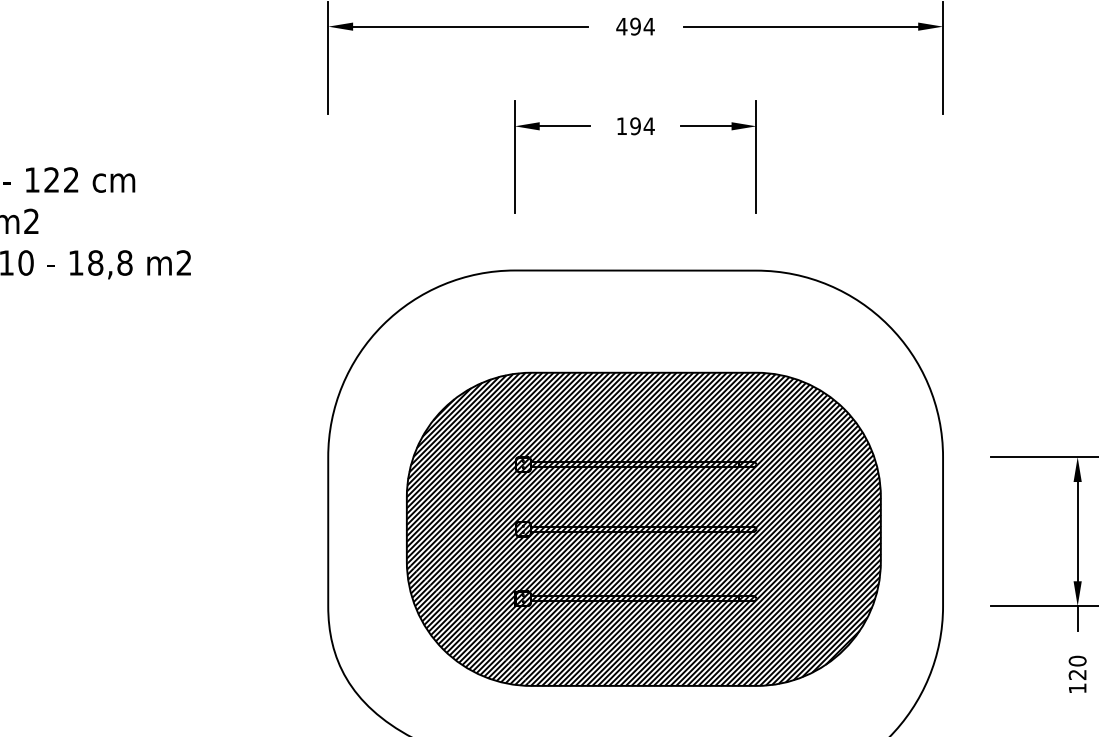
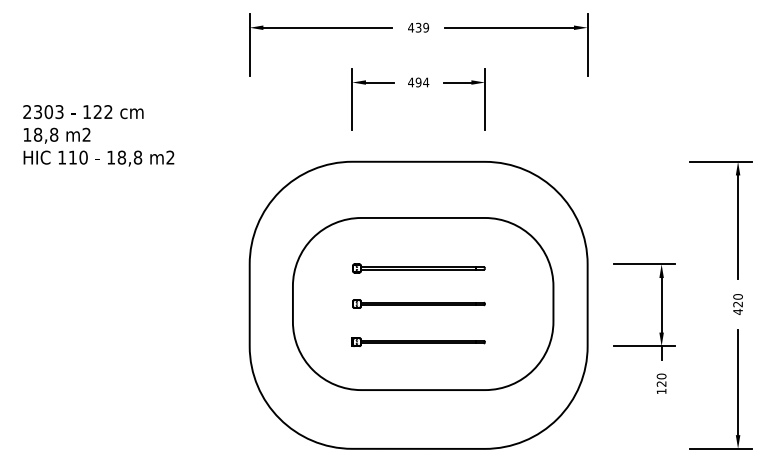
text: (642, 26) -> (422, 27), 494 -> 439
text: (622, 126) -> (411, 82), 194 -> 494
hatch: (642, 528) -> (422, 303), removed

